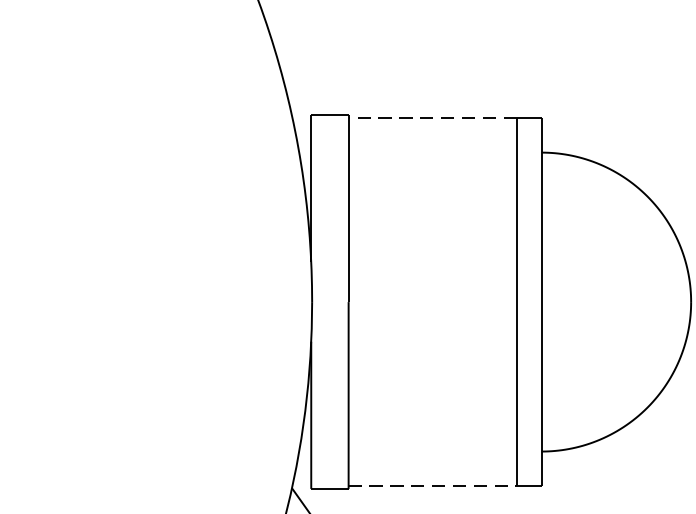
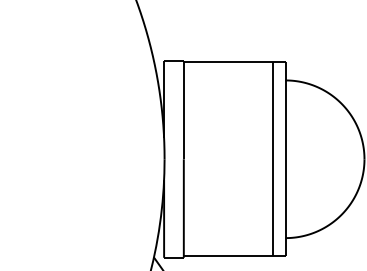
line: (431, 118) -> (227, 62), dashed -> solid
line: (433, 486) -> (228, 256), dashed -> solid

